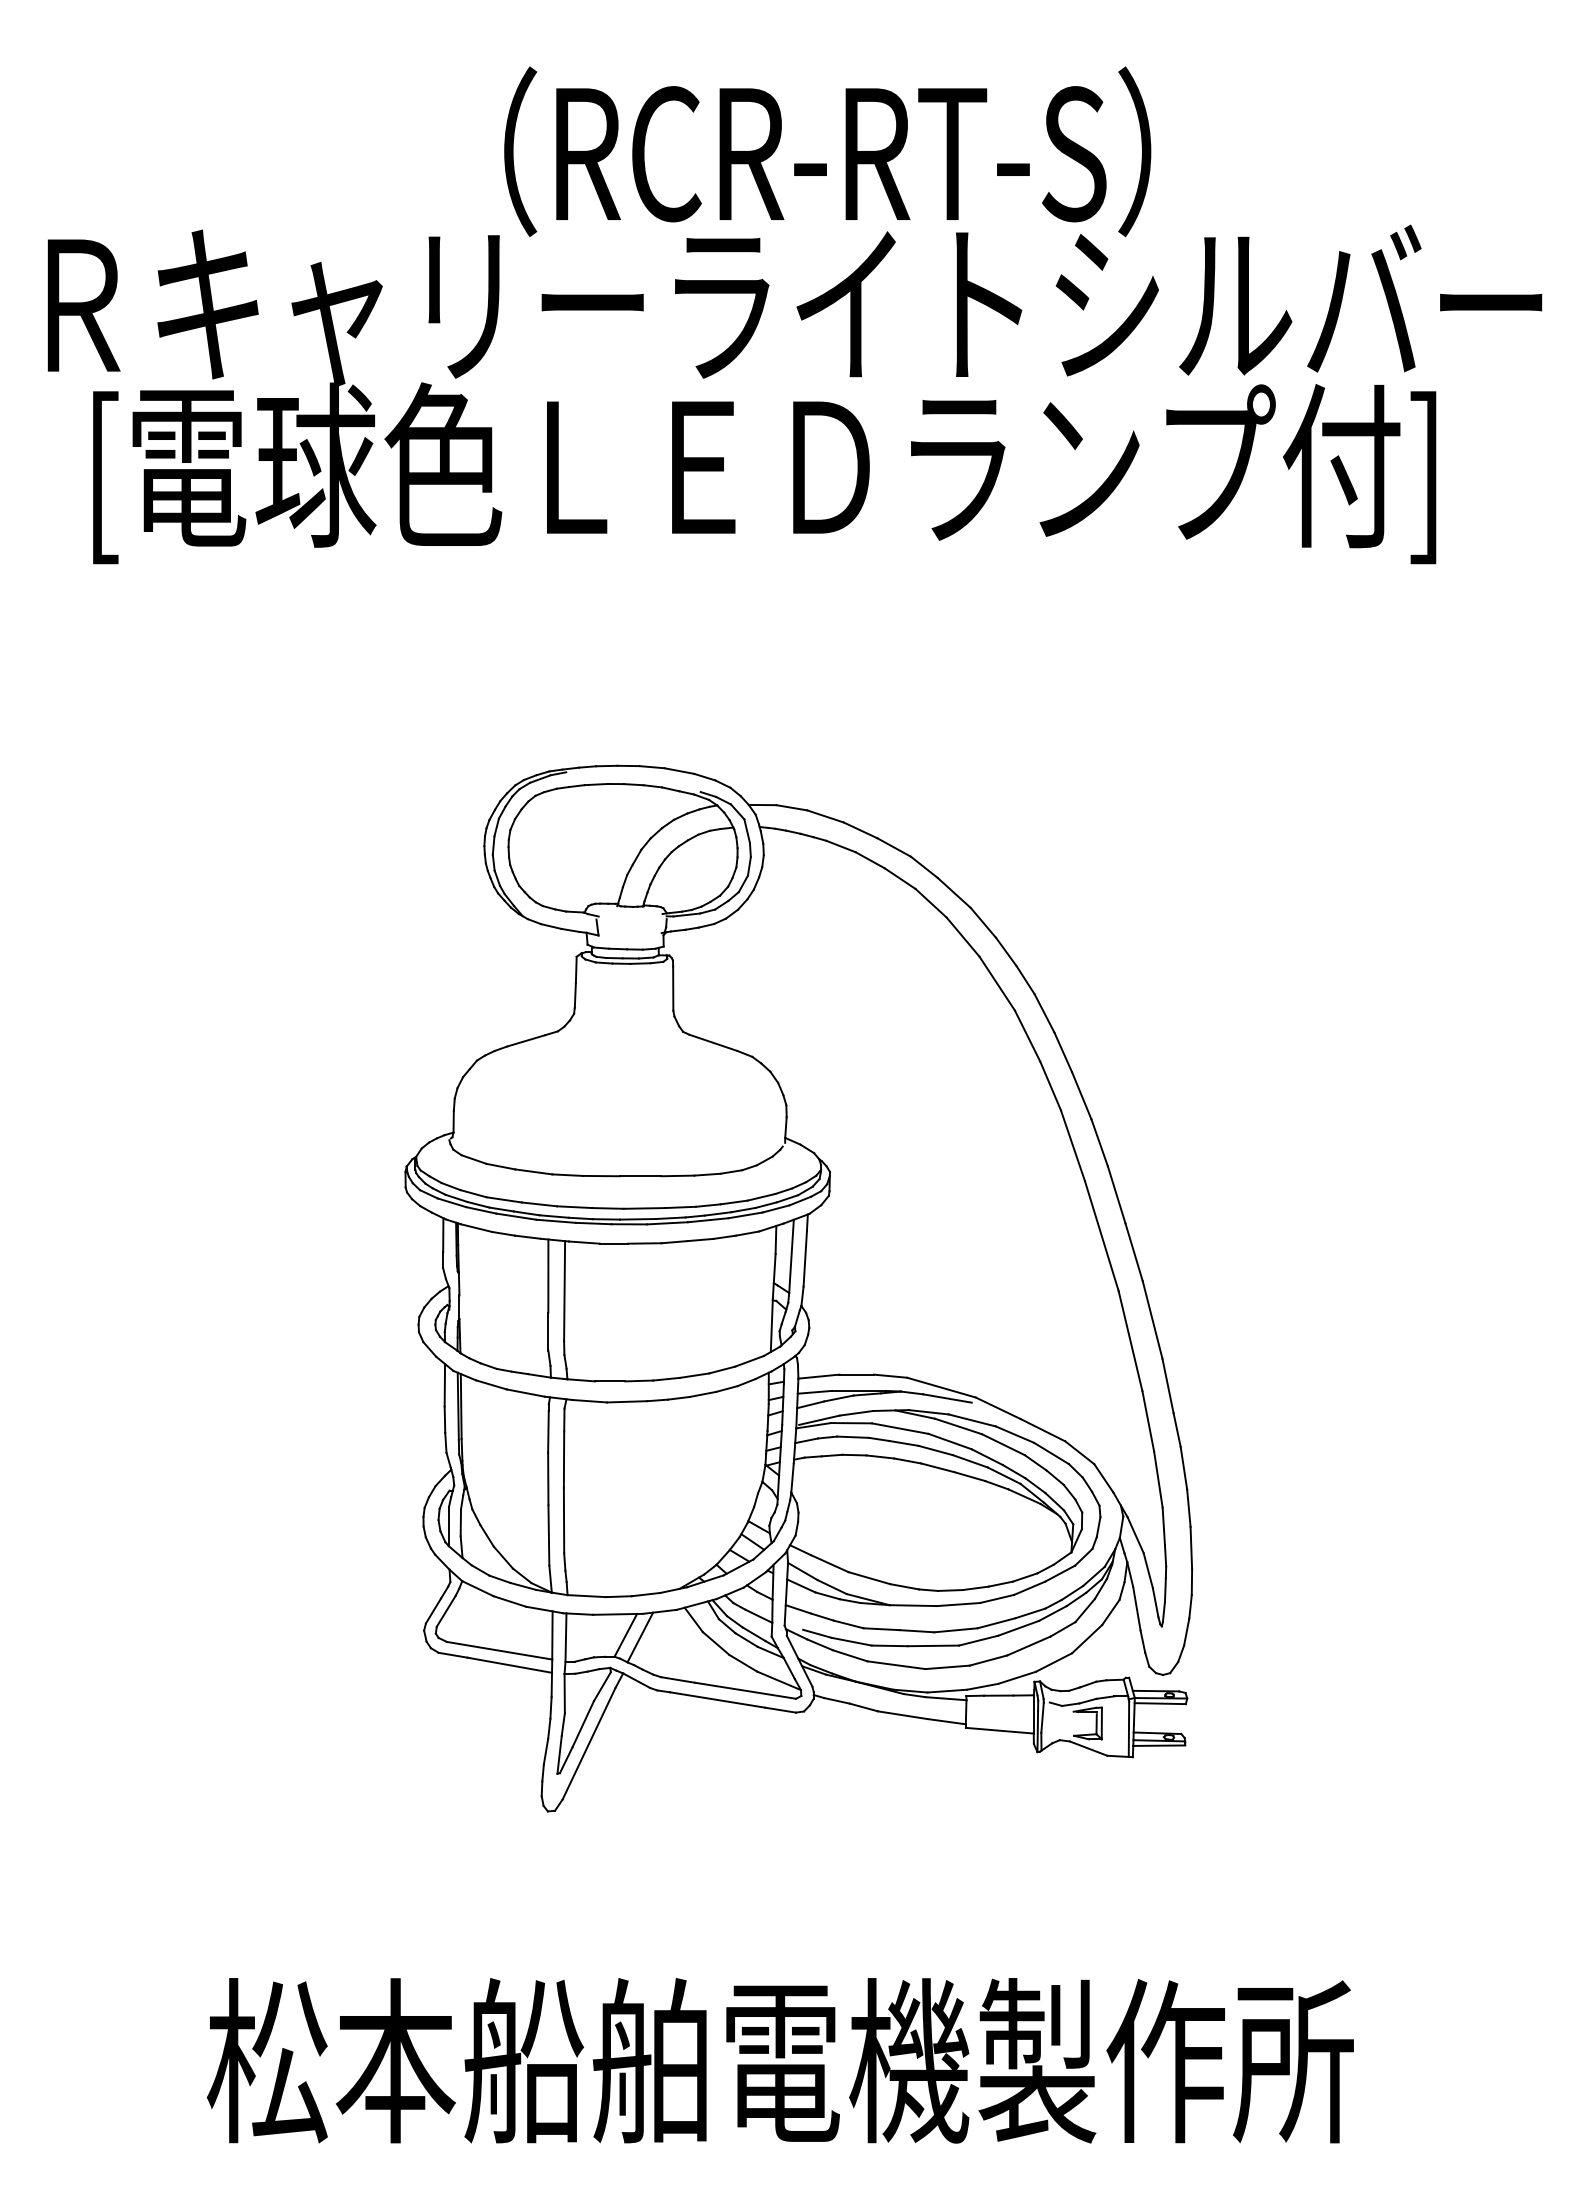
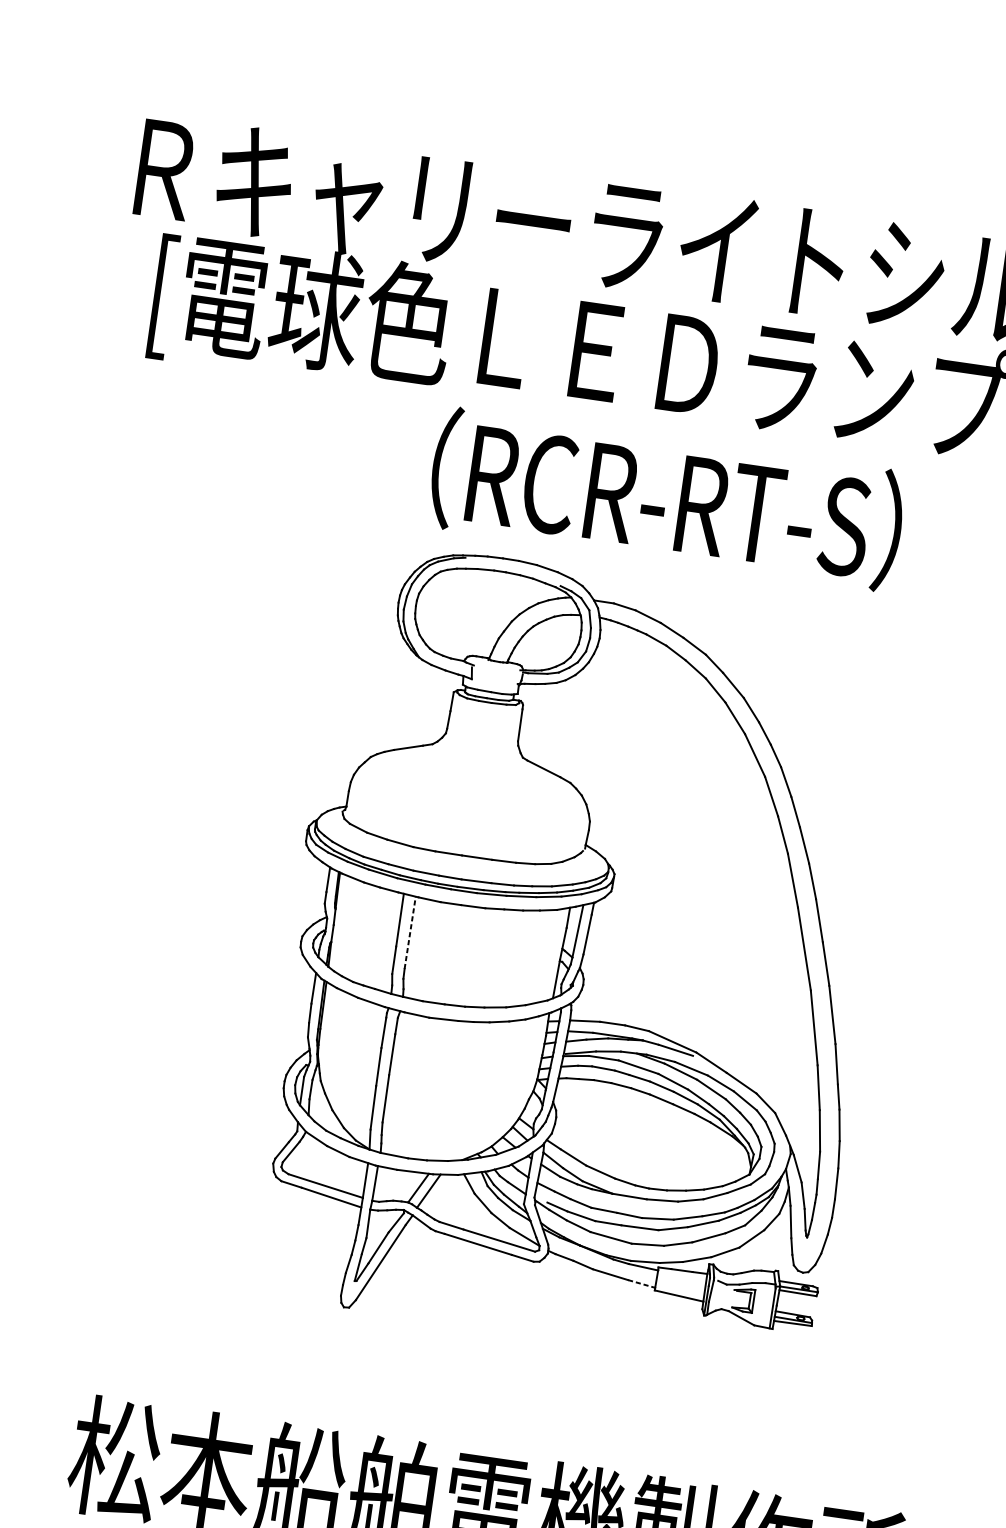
text: (827, 151) -> (666, 499), moved
line: (564, 1290) -> (410, 932), solid -> dashed
line: (947, 1721) -> (642, 1283), solid -> dashed

